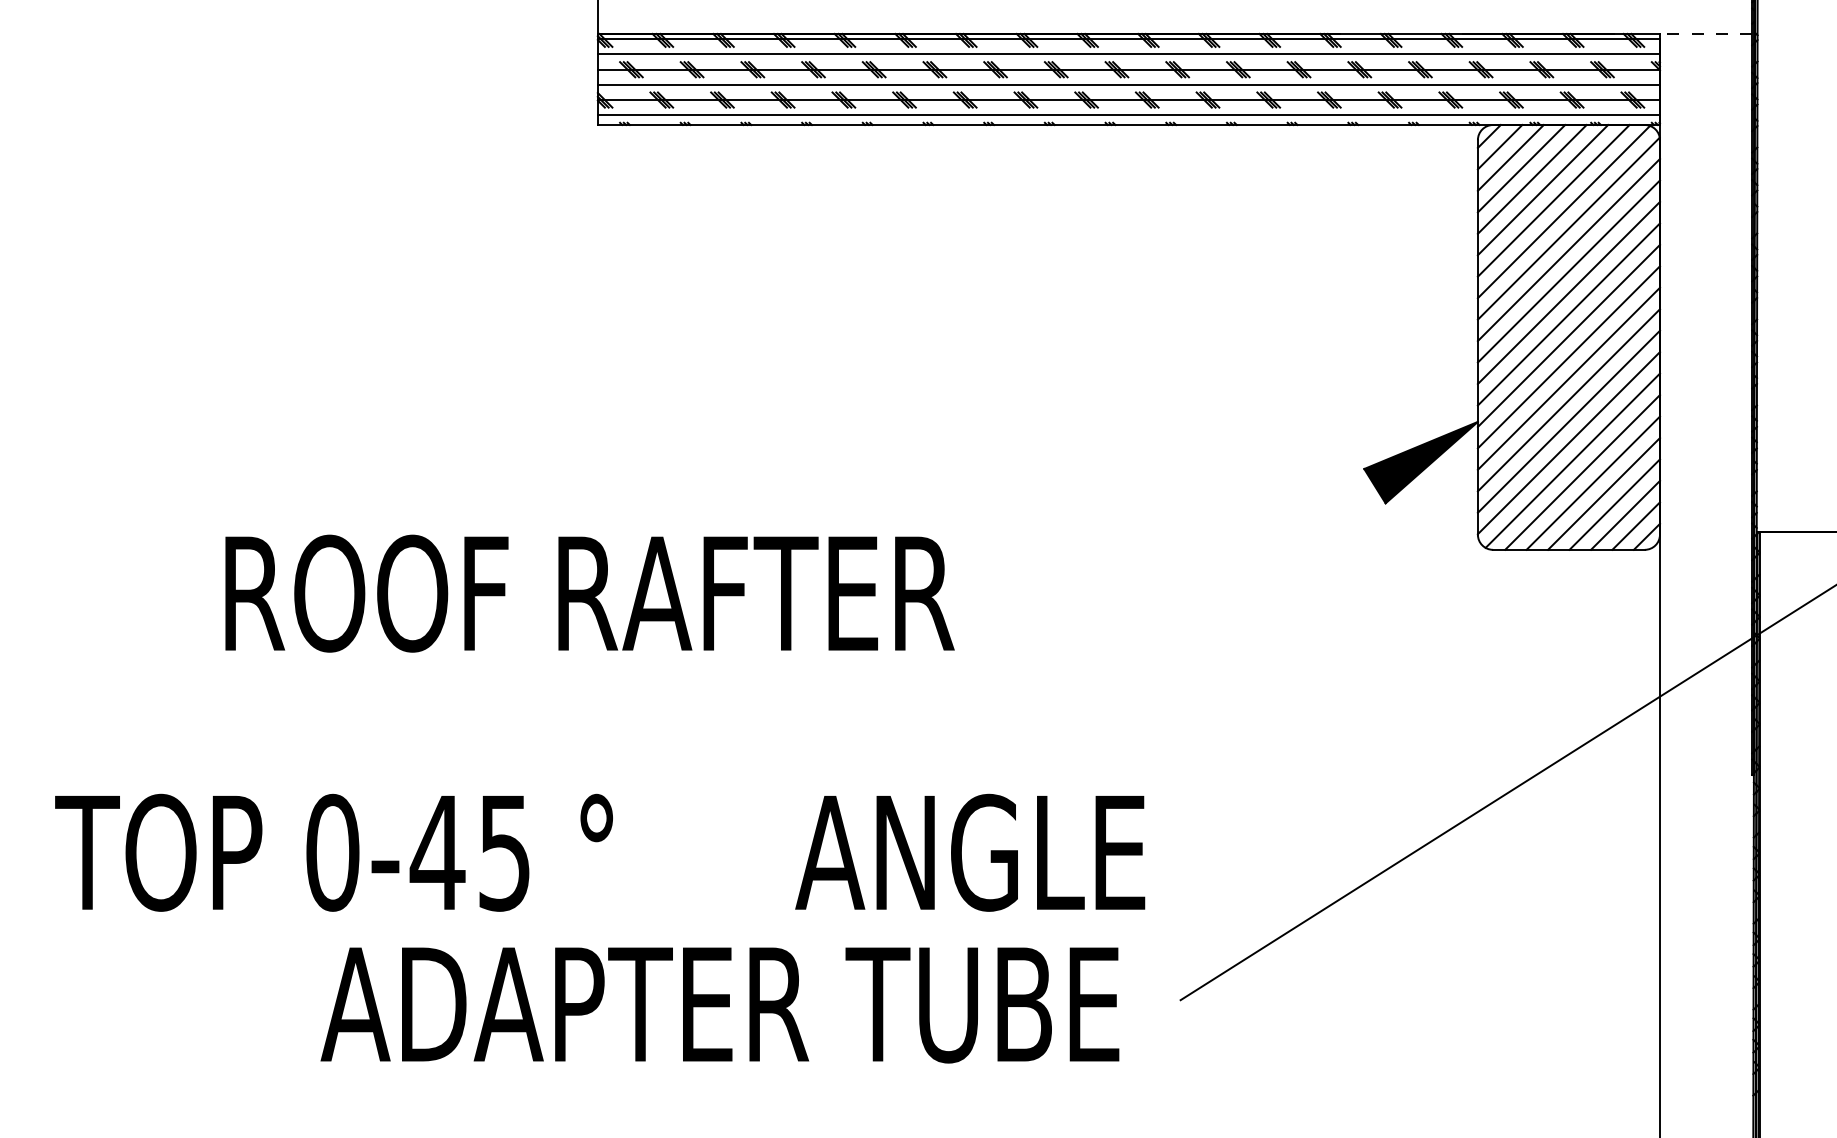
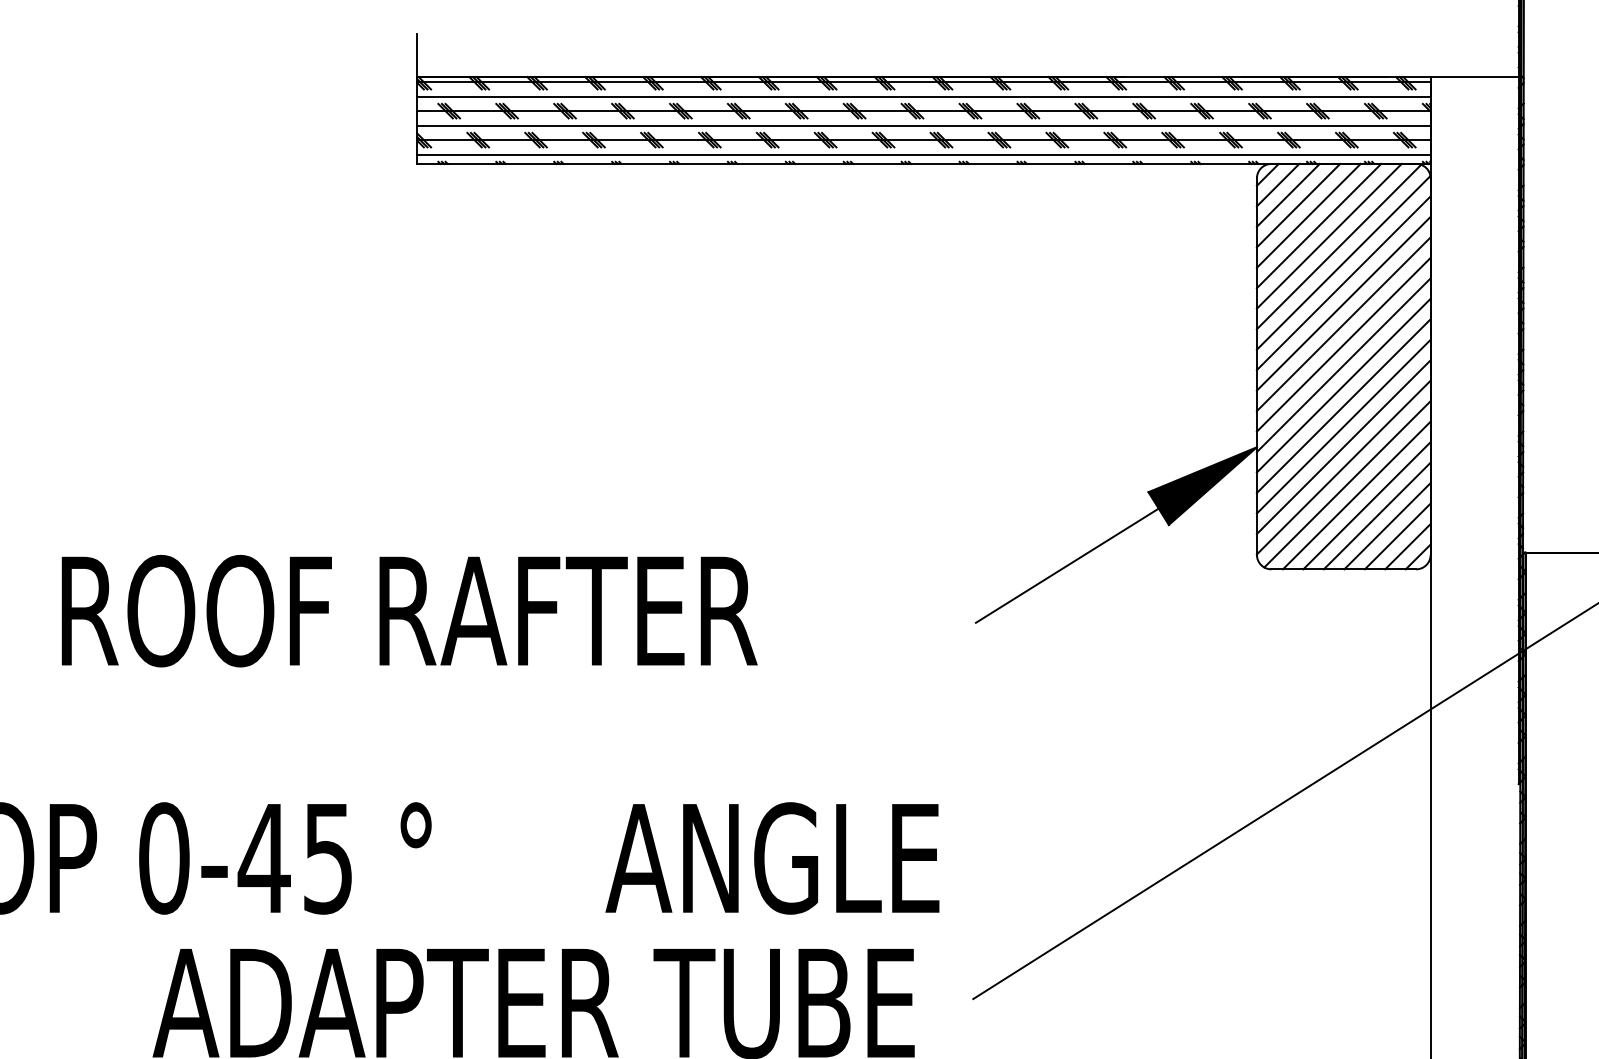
line: (1705, 33) -> (1474, 76), dashed -> solid
line: (1278, 545) -> (1066, 565), added

